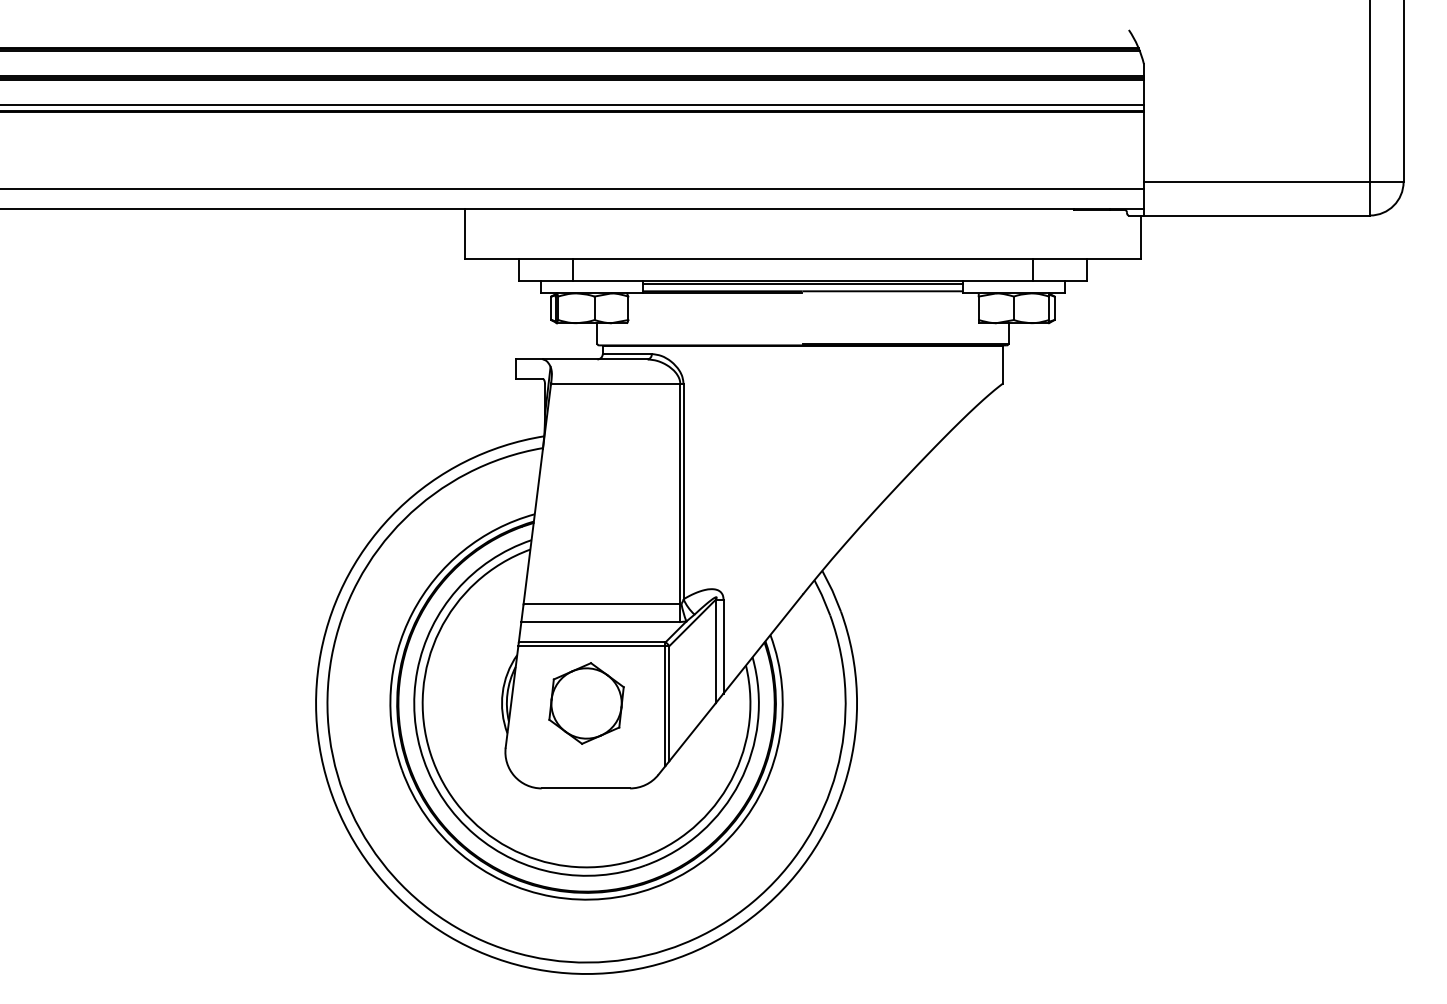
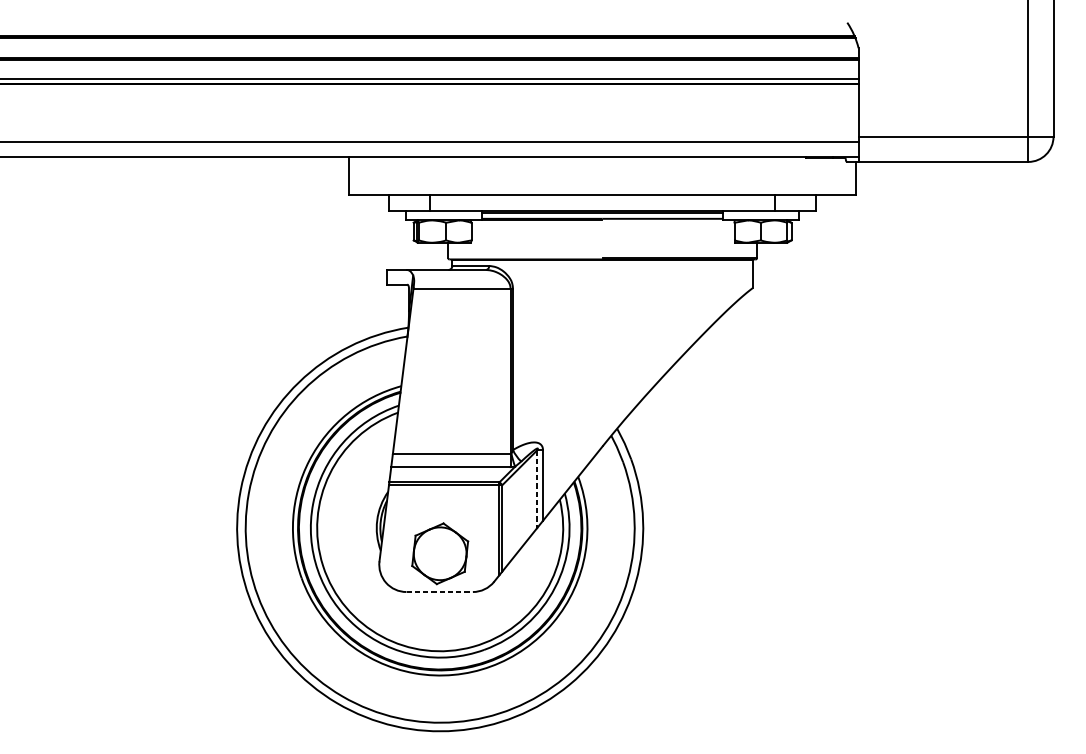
line: (715, 651) -> (536, 489), solid -> dashed
part: (586, 703) -> (440, 553), moved
line: (586, 788) -> (440, 592), solid -> dashed

